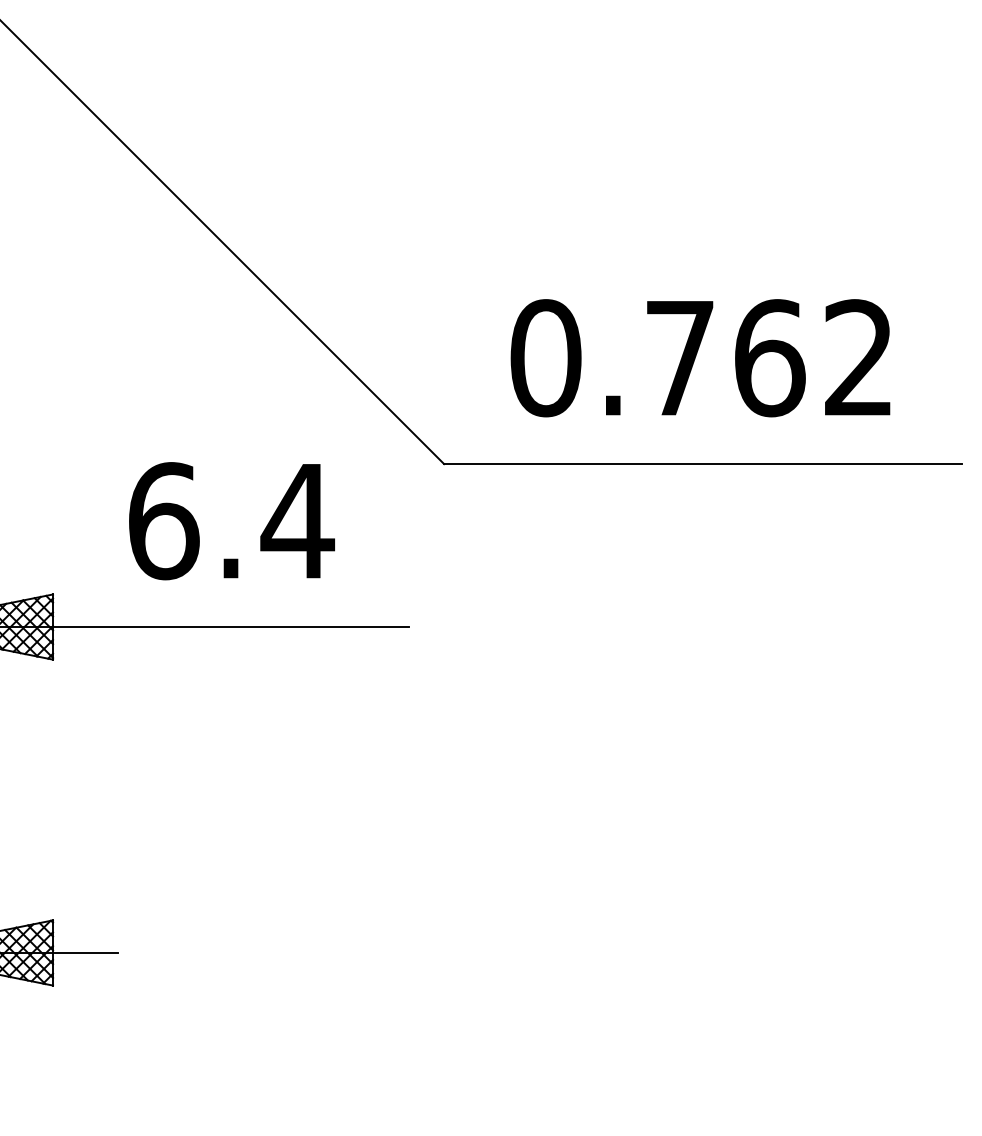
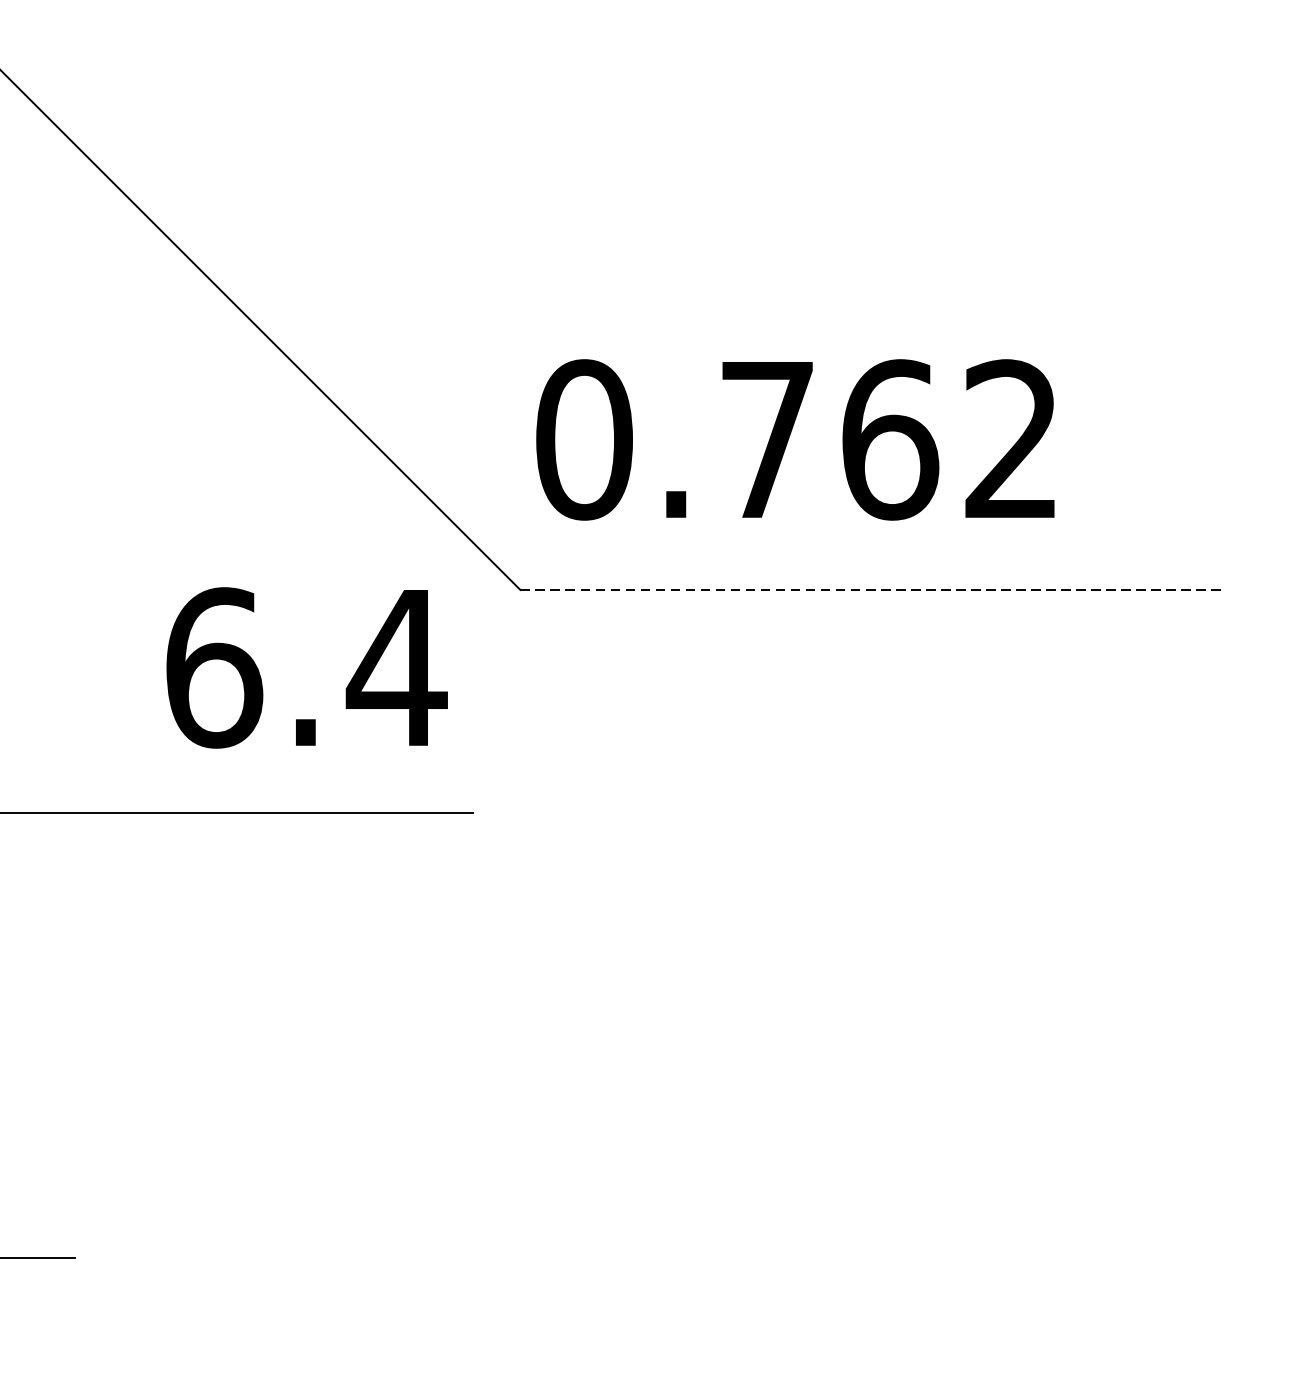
text: (700, 358) -> (795, 440), moved
line: (702, 464) -> (873, 590), solid -> dashed
text: (231, 521) -> (306, 668), moved

